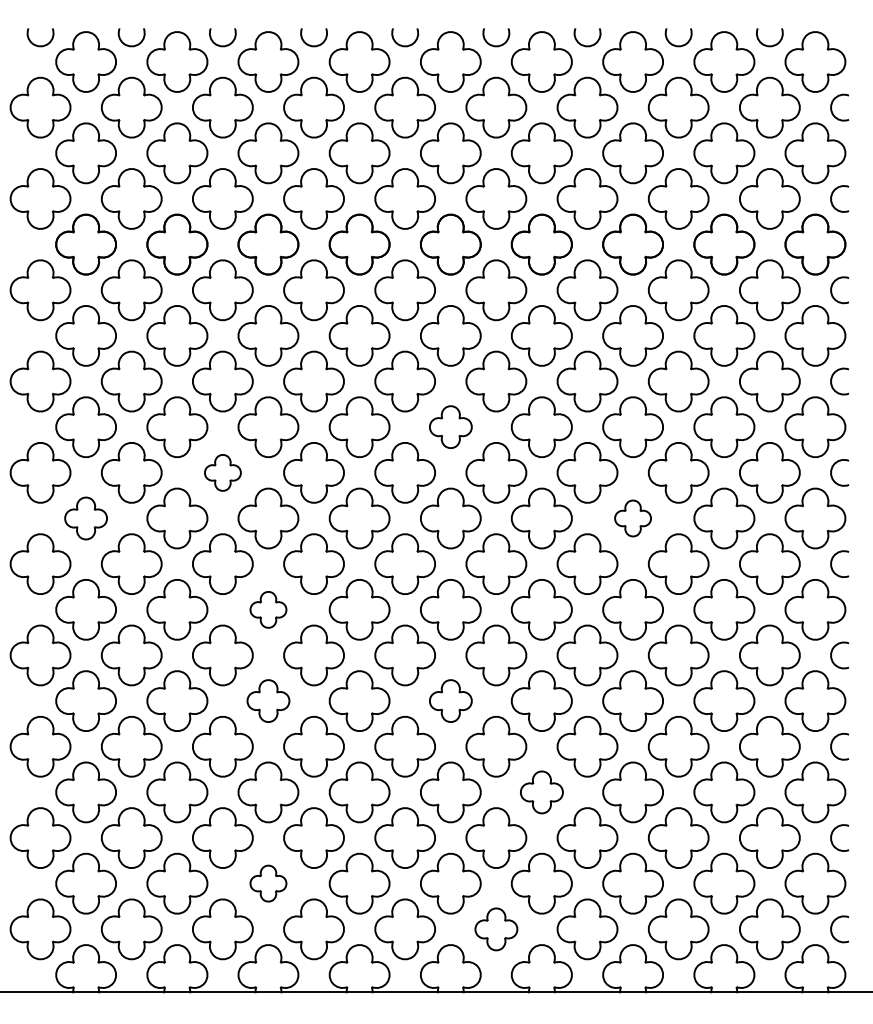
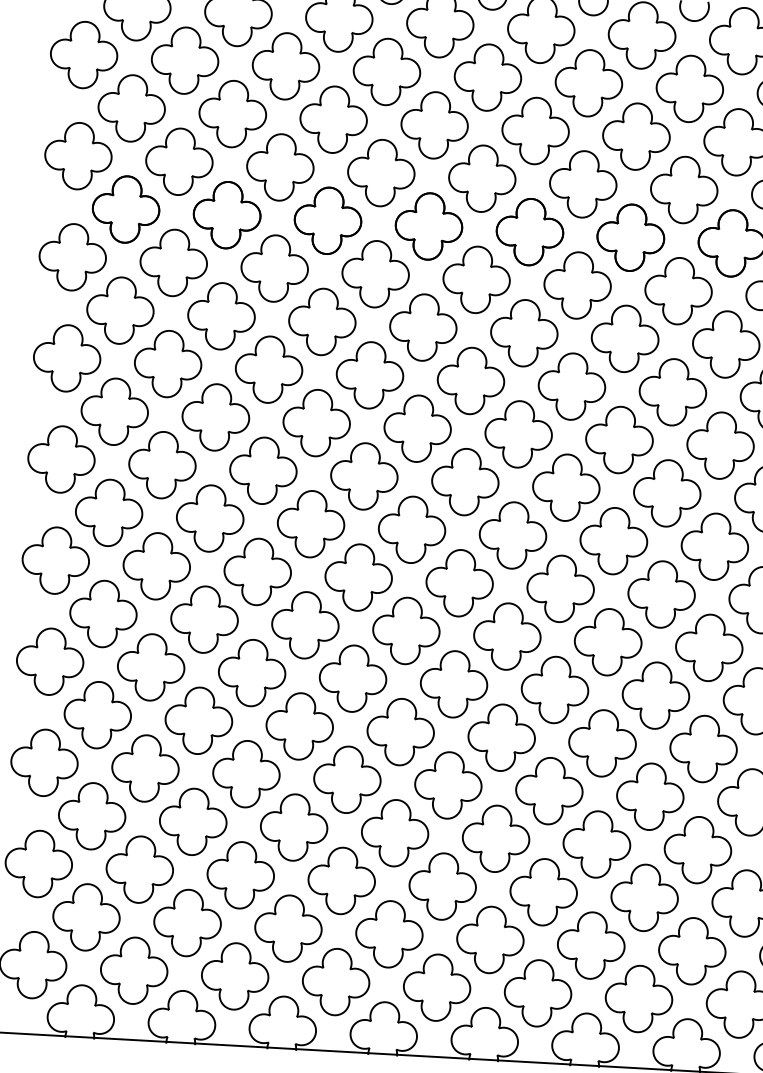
part: (450, 426) -> (518, 433), size x1.43
part: (222, 472) -> (263, 470), size x1.67
part: (85, 518) -> (108, 512), size x1.43
part: (632, 518) -> (714, 546), size x1.67
part: (268, 609) -> (305, 624), size x1.67
part: (268, 700) -> (299, 725), size x1.43
part: (450, 700) -> (501, 737), size x1.43
part: (541, 792) -> (596, 844), size x1.43
part: (268, 883) -> (288, 928), size x1.67
part: (496, 929) -> (538, 993), size x1.43

